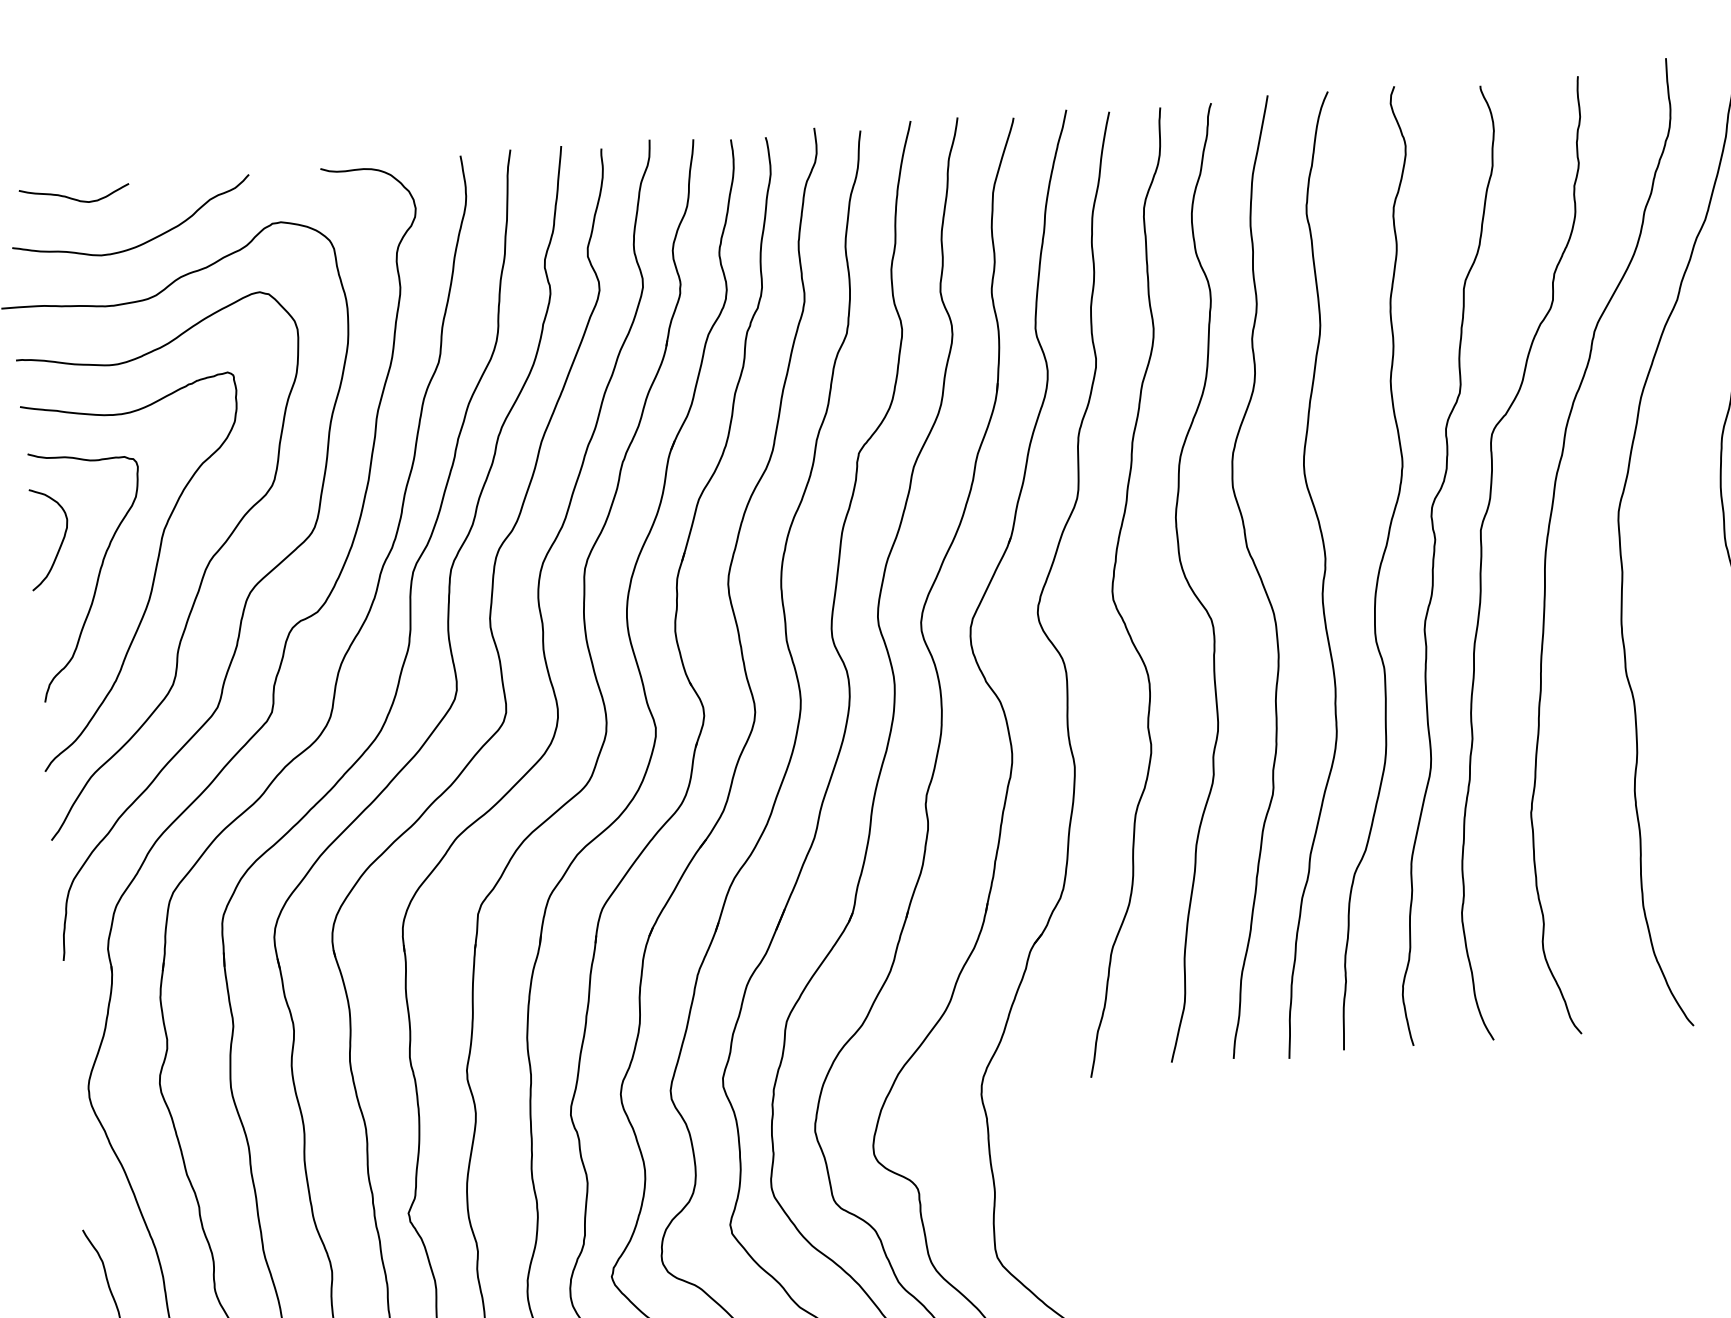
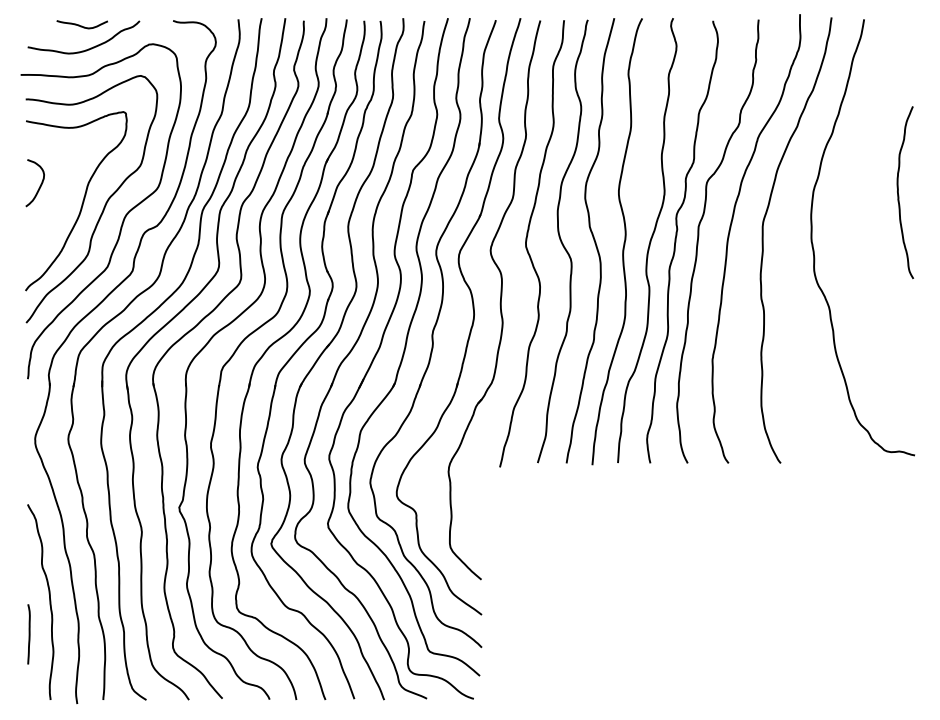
curve: (72, 196) -> (81, 25), moved
curve: (95, 577) -> (55, 202), removed

